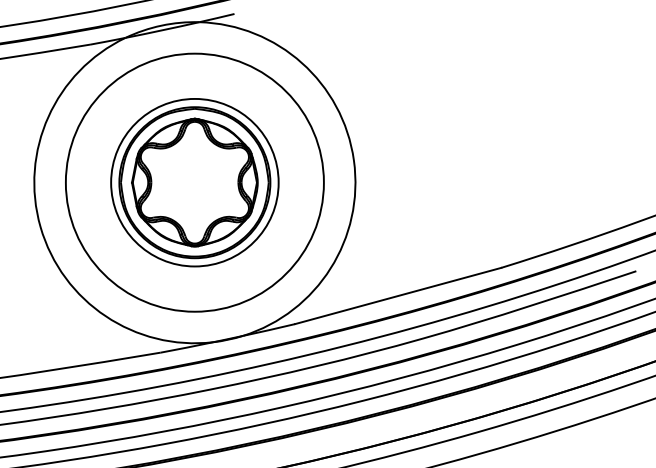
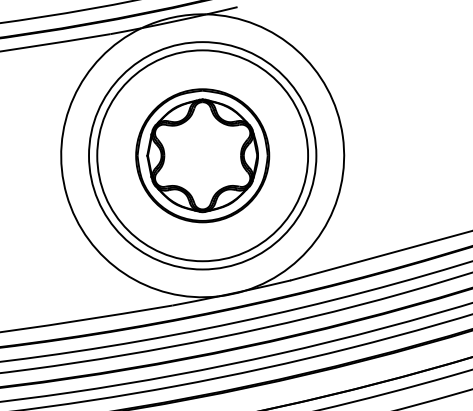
circle: (194, 182) -> (202, 155), size x1.43

